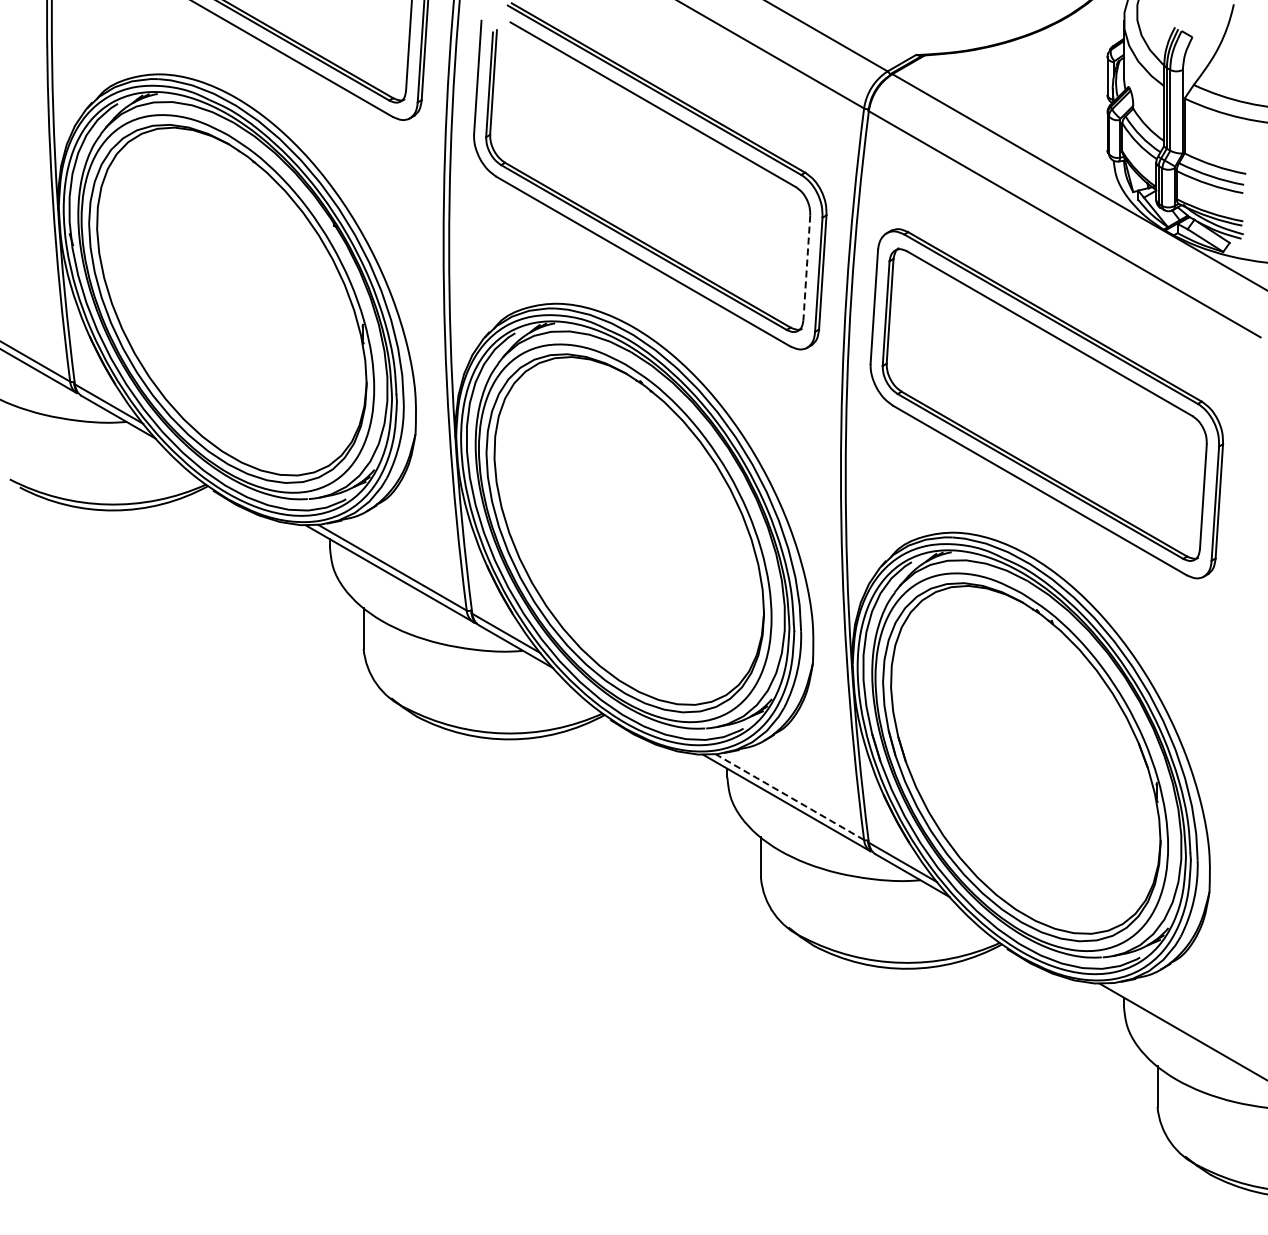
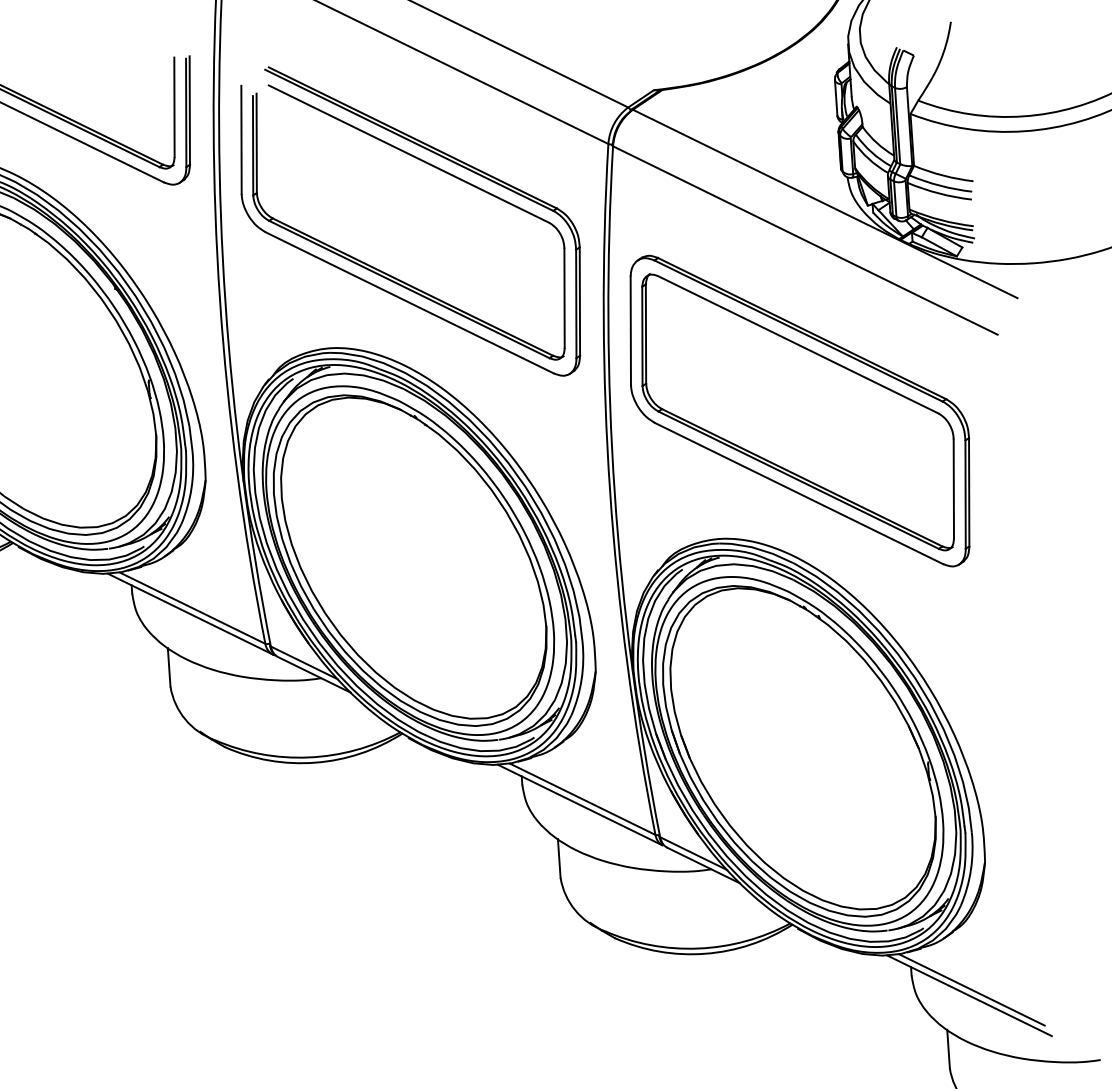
line: (806, 268) -> (564, 298), dashed -> solid
line: (789, 797) -> (582, 799), dashed -> solid
line: (1186, 1025) -> (971, 989), added

